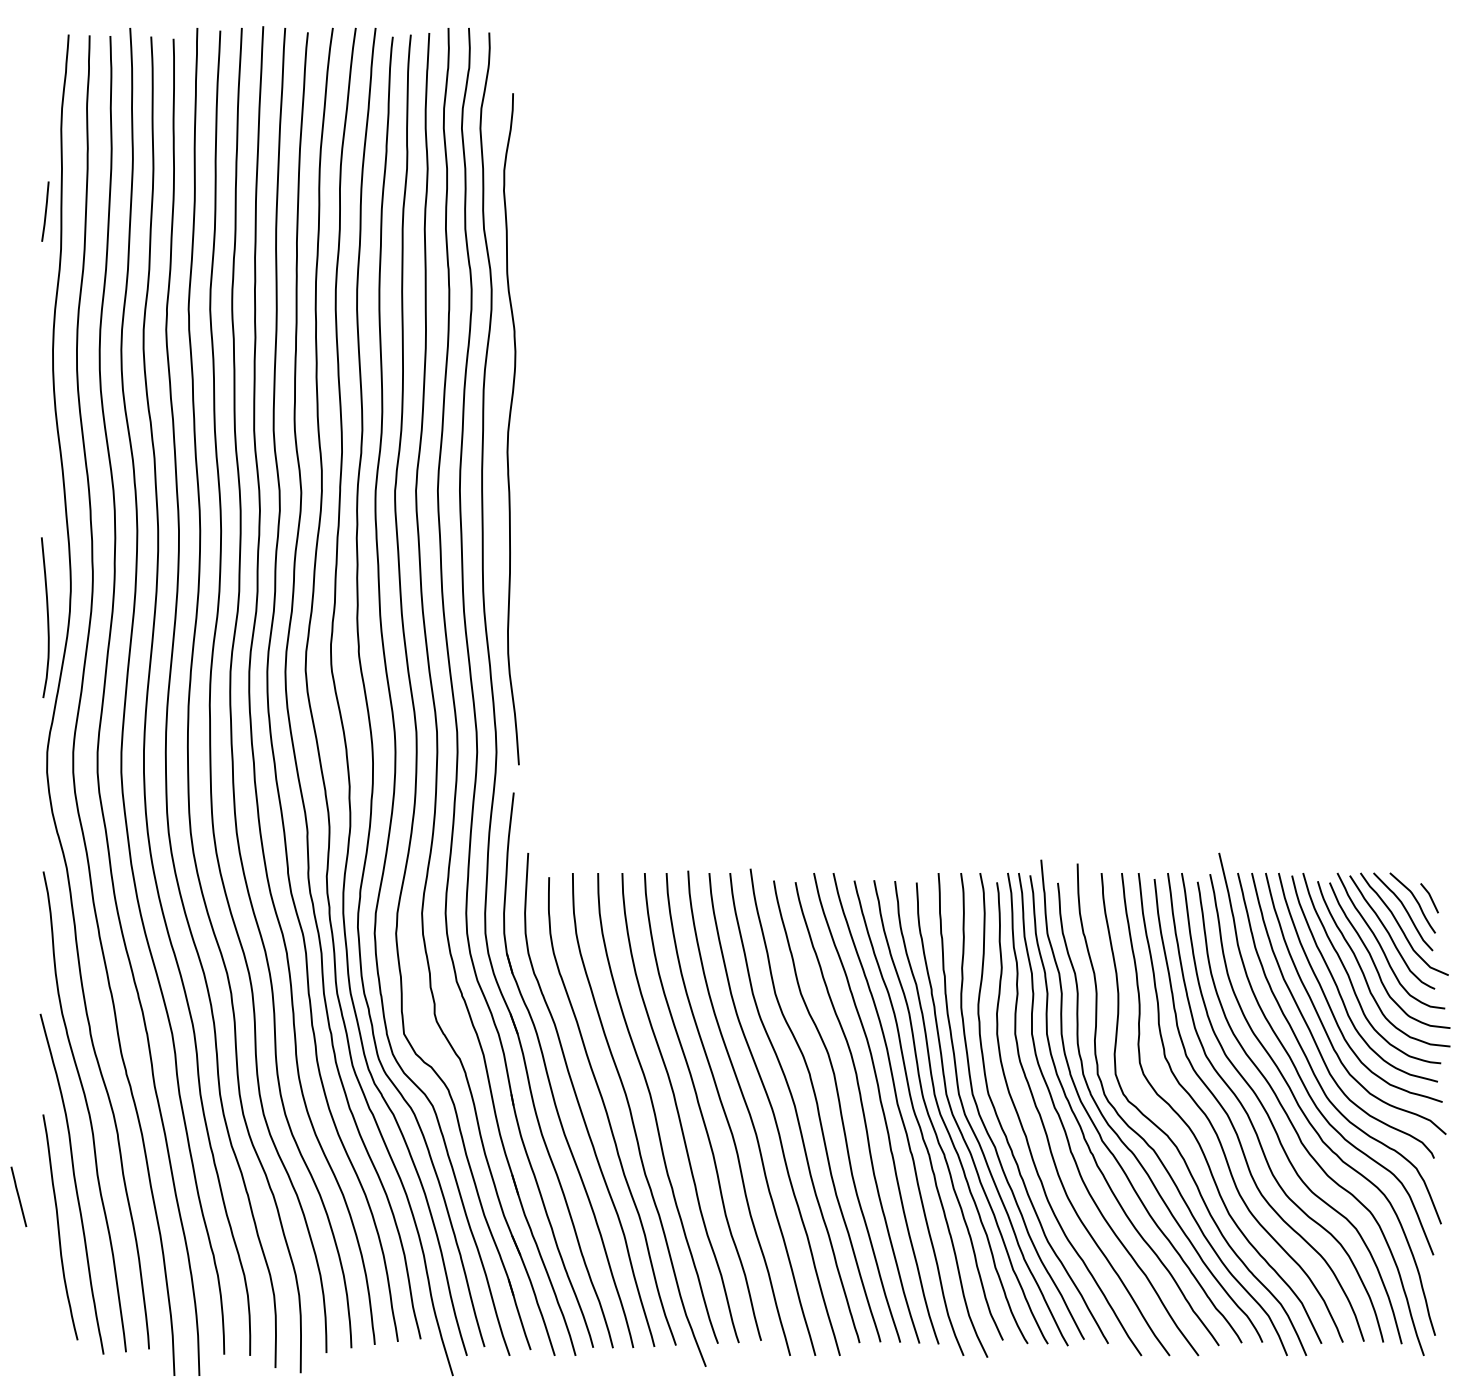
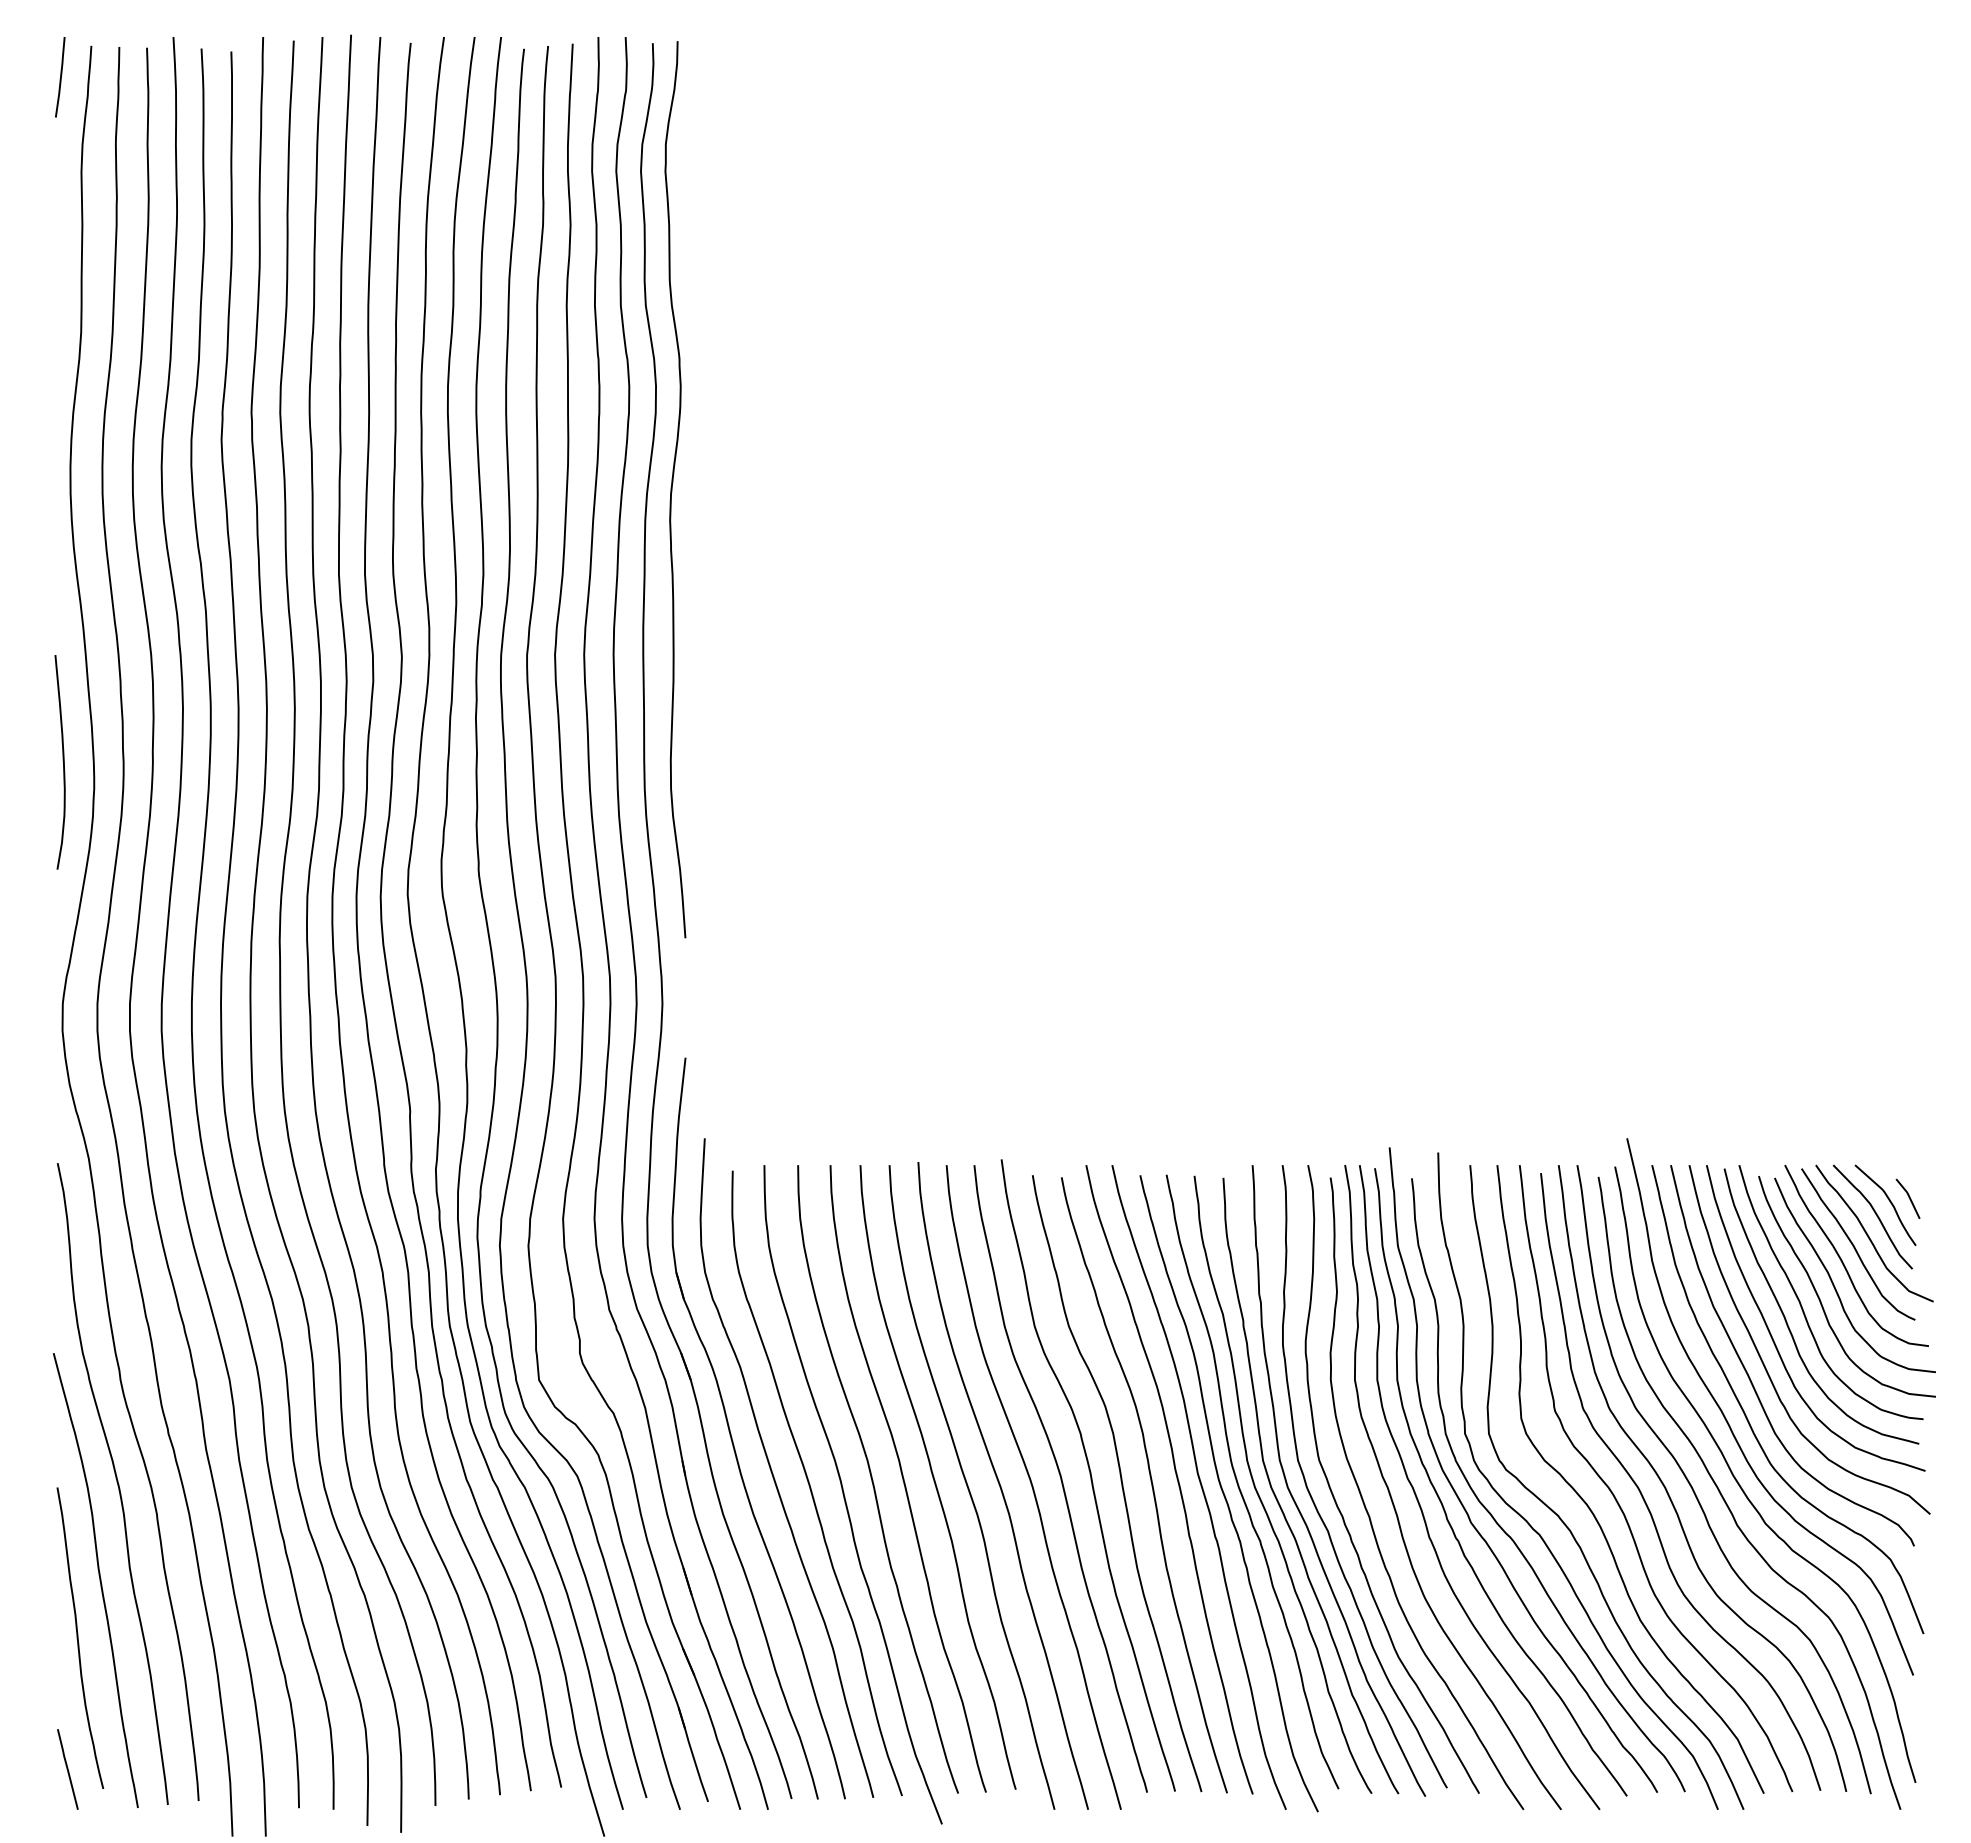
line: (45, 211) -> (60, 77), moved
curve: (509, 429) -> (672, 489), moved
curve: (47, 616) -> (62, 760), moved
line: (18, 1196) -> (67, 1769), moved

